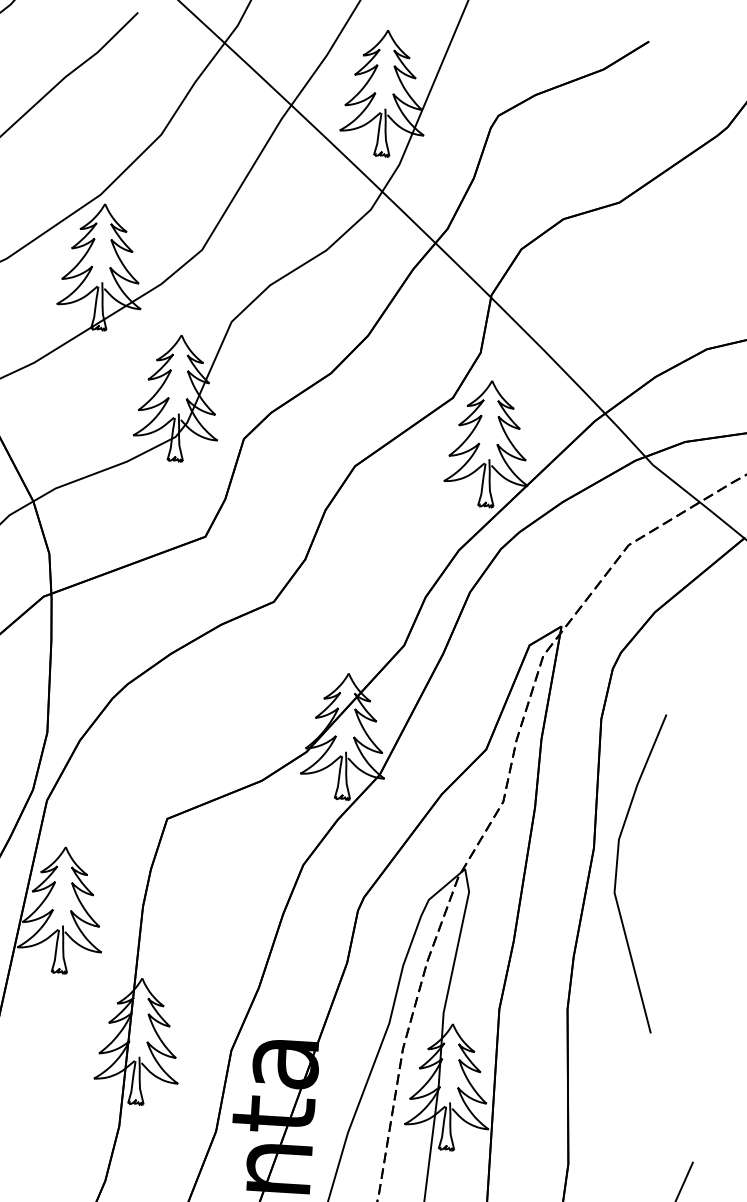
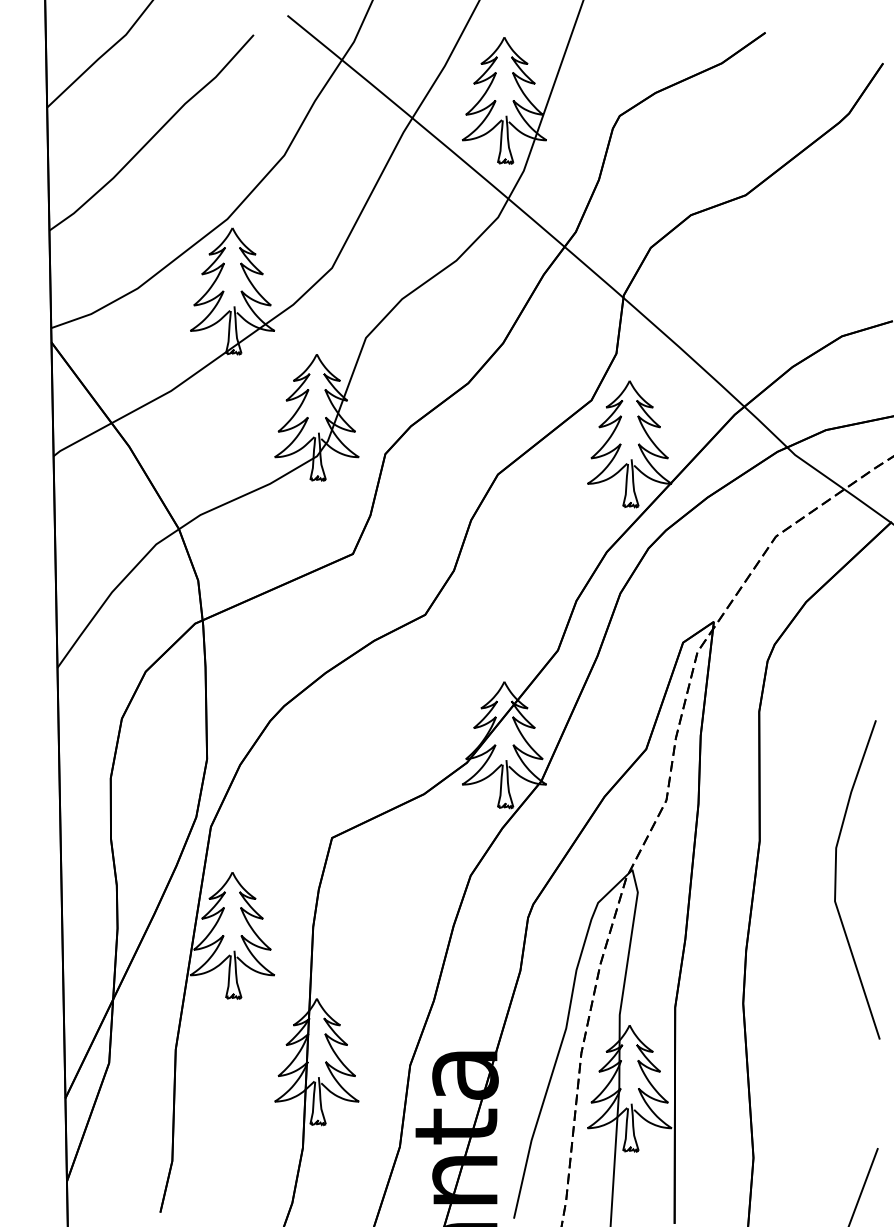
line: (617, 871) -> (836, 879), moved

